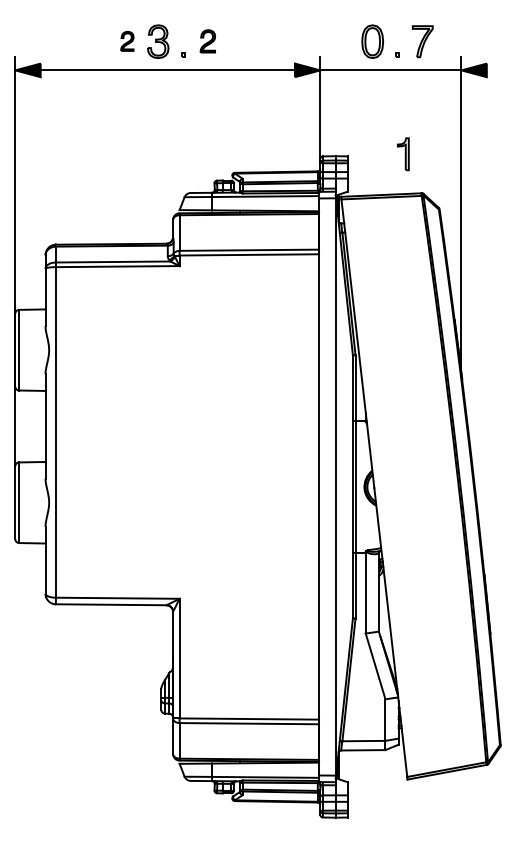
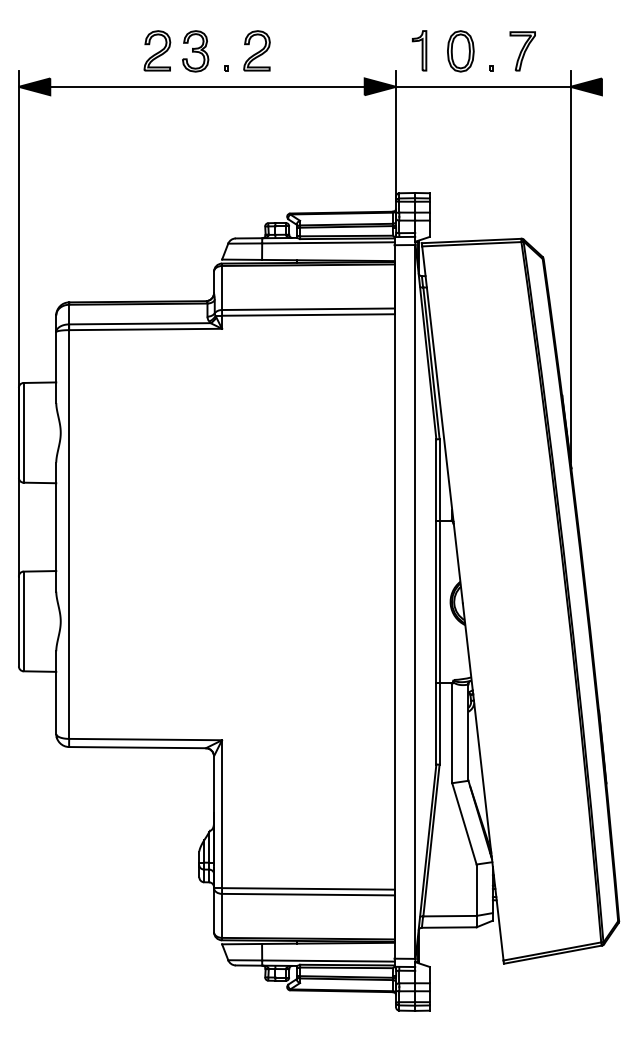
part: (127, 41) -> (157, 51), size x1.67
part: (207, 41) -> (256, 51), size x1.43
part: (403, 154) -> (419, 51), moved

